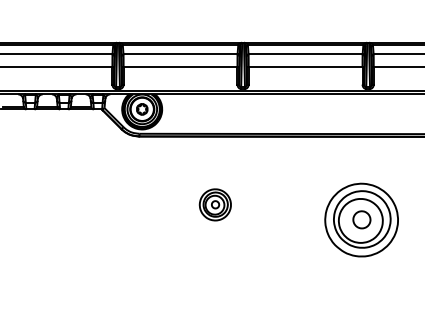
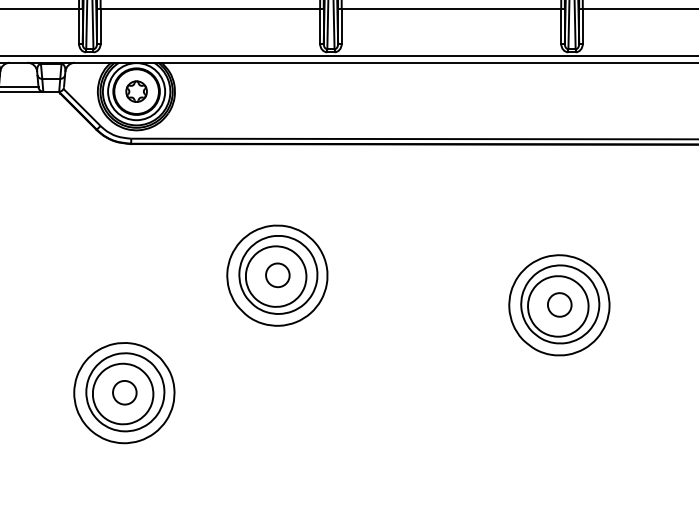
part: (215, 204) -> (277, 275), size x1.67
part: (361, 220) -> (559, 305), size x0.71
part: (135, 265) -> (123, 392), added

